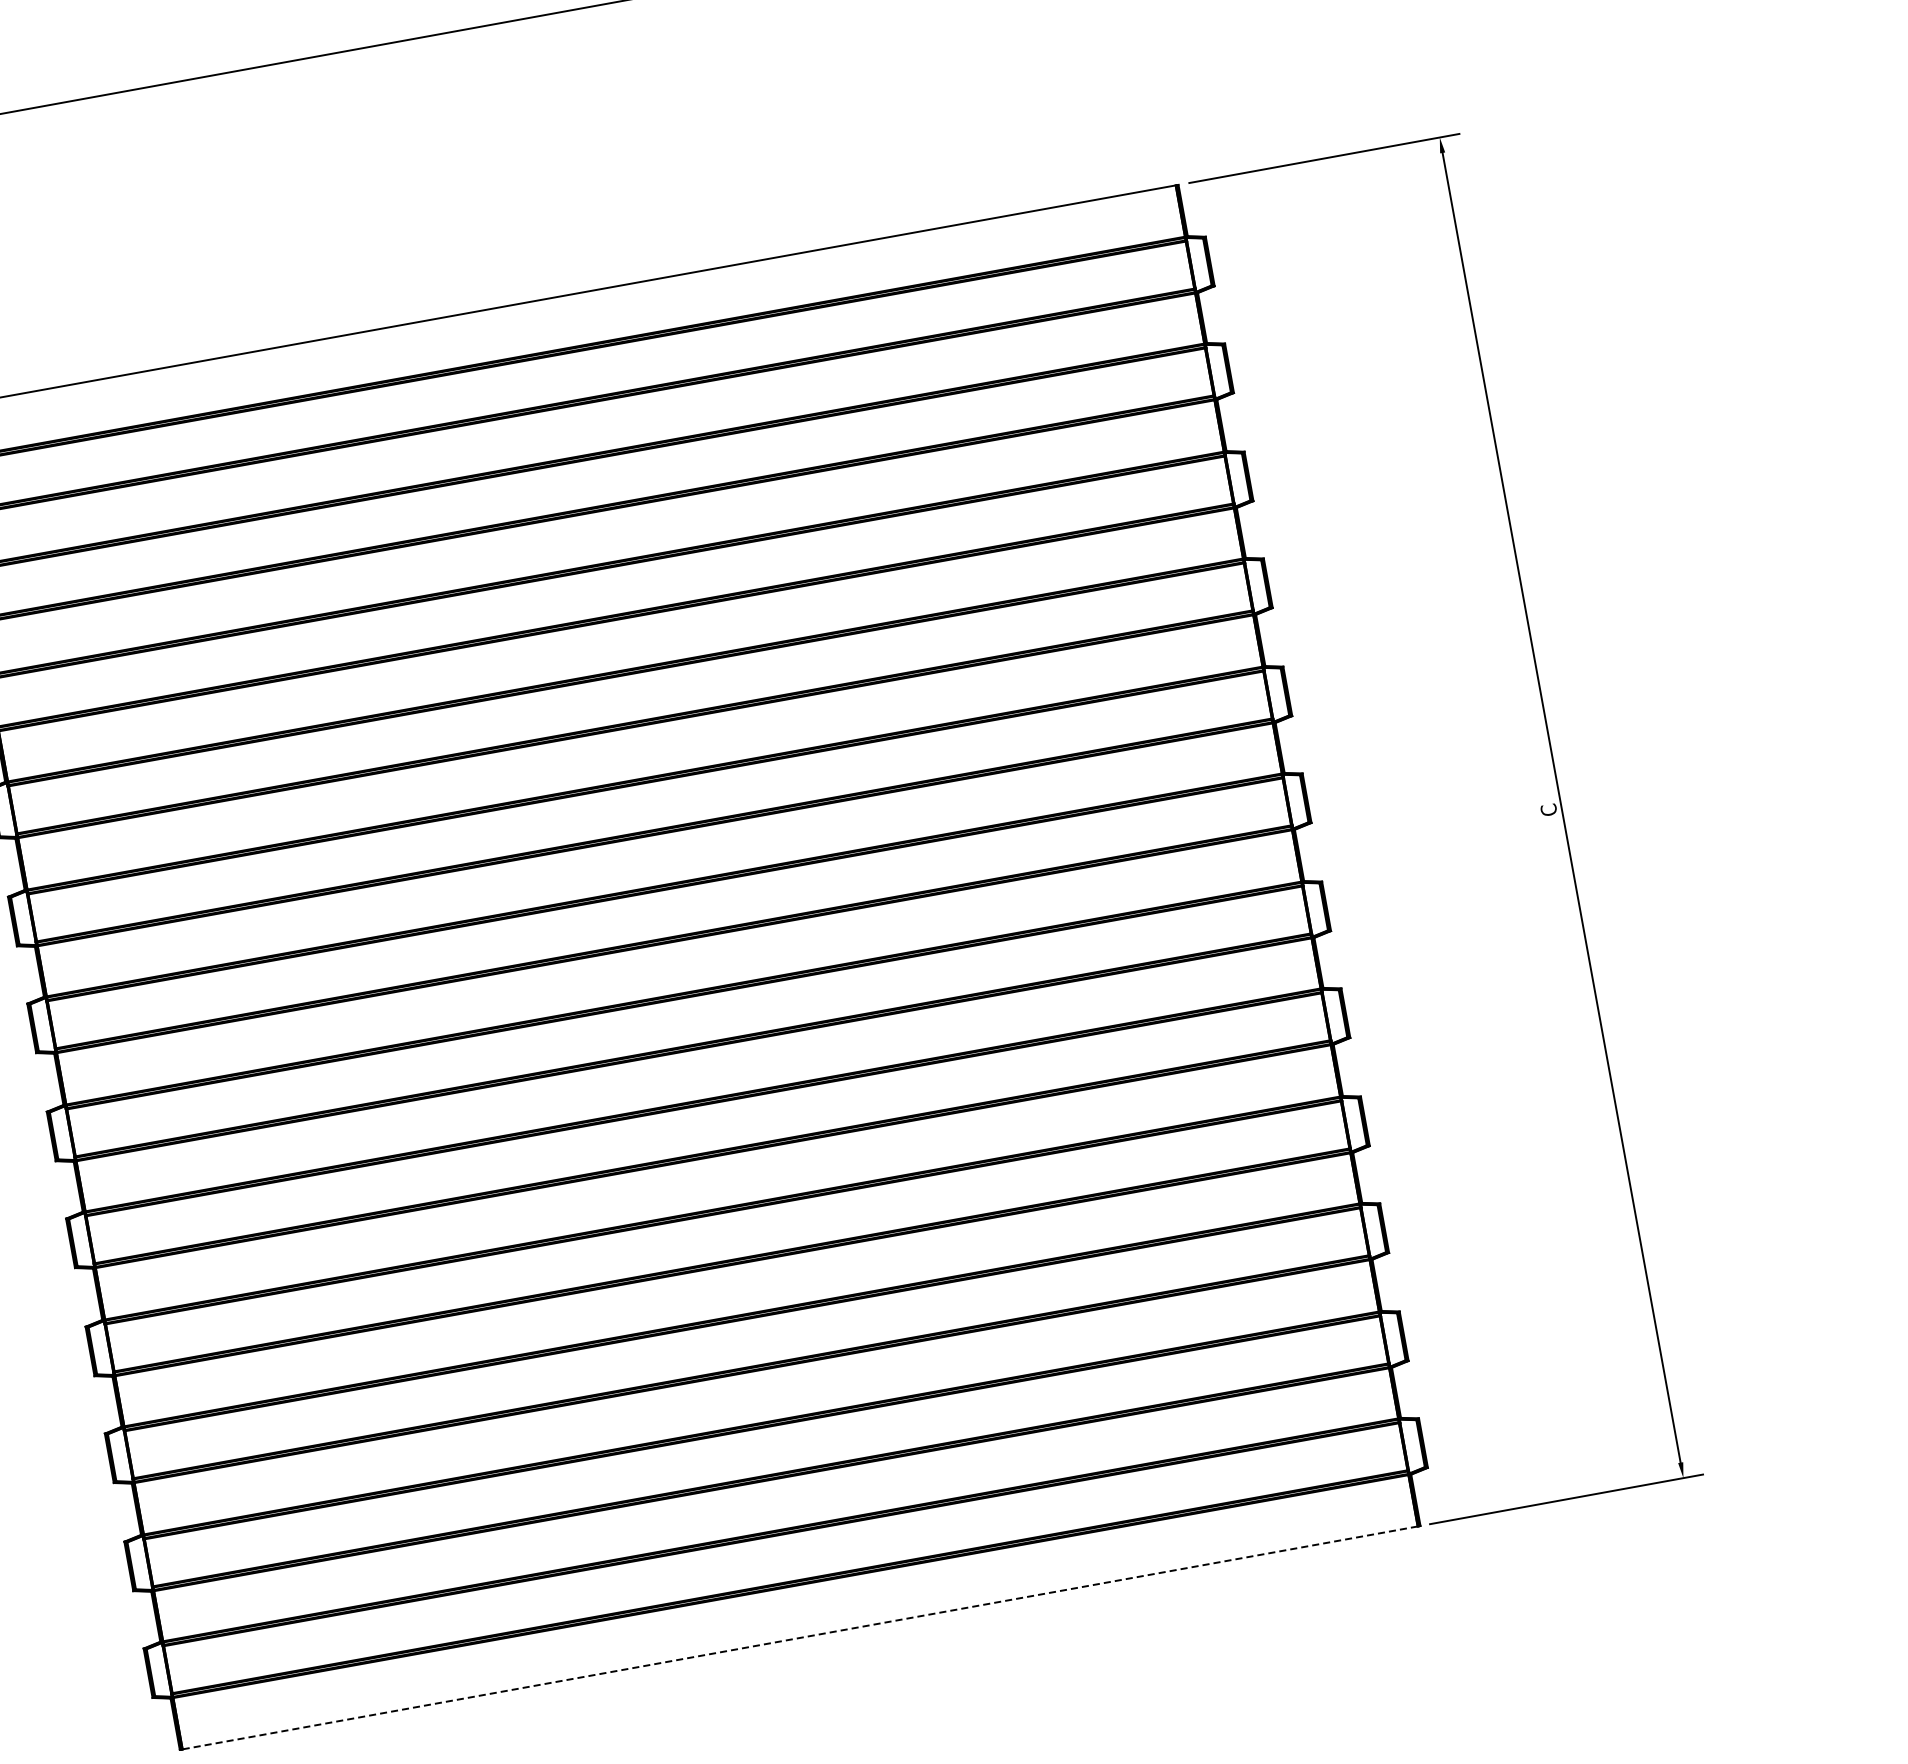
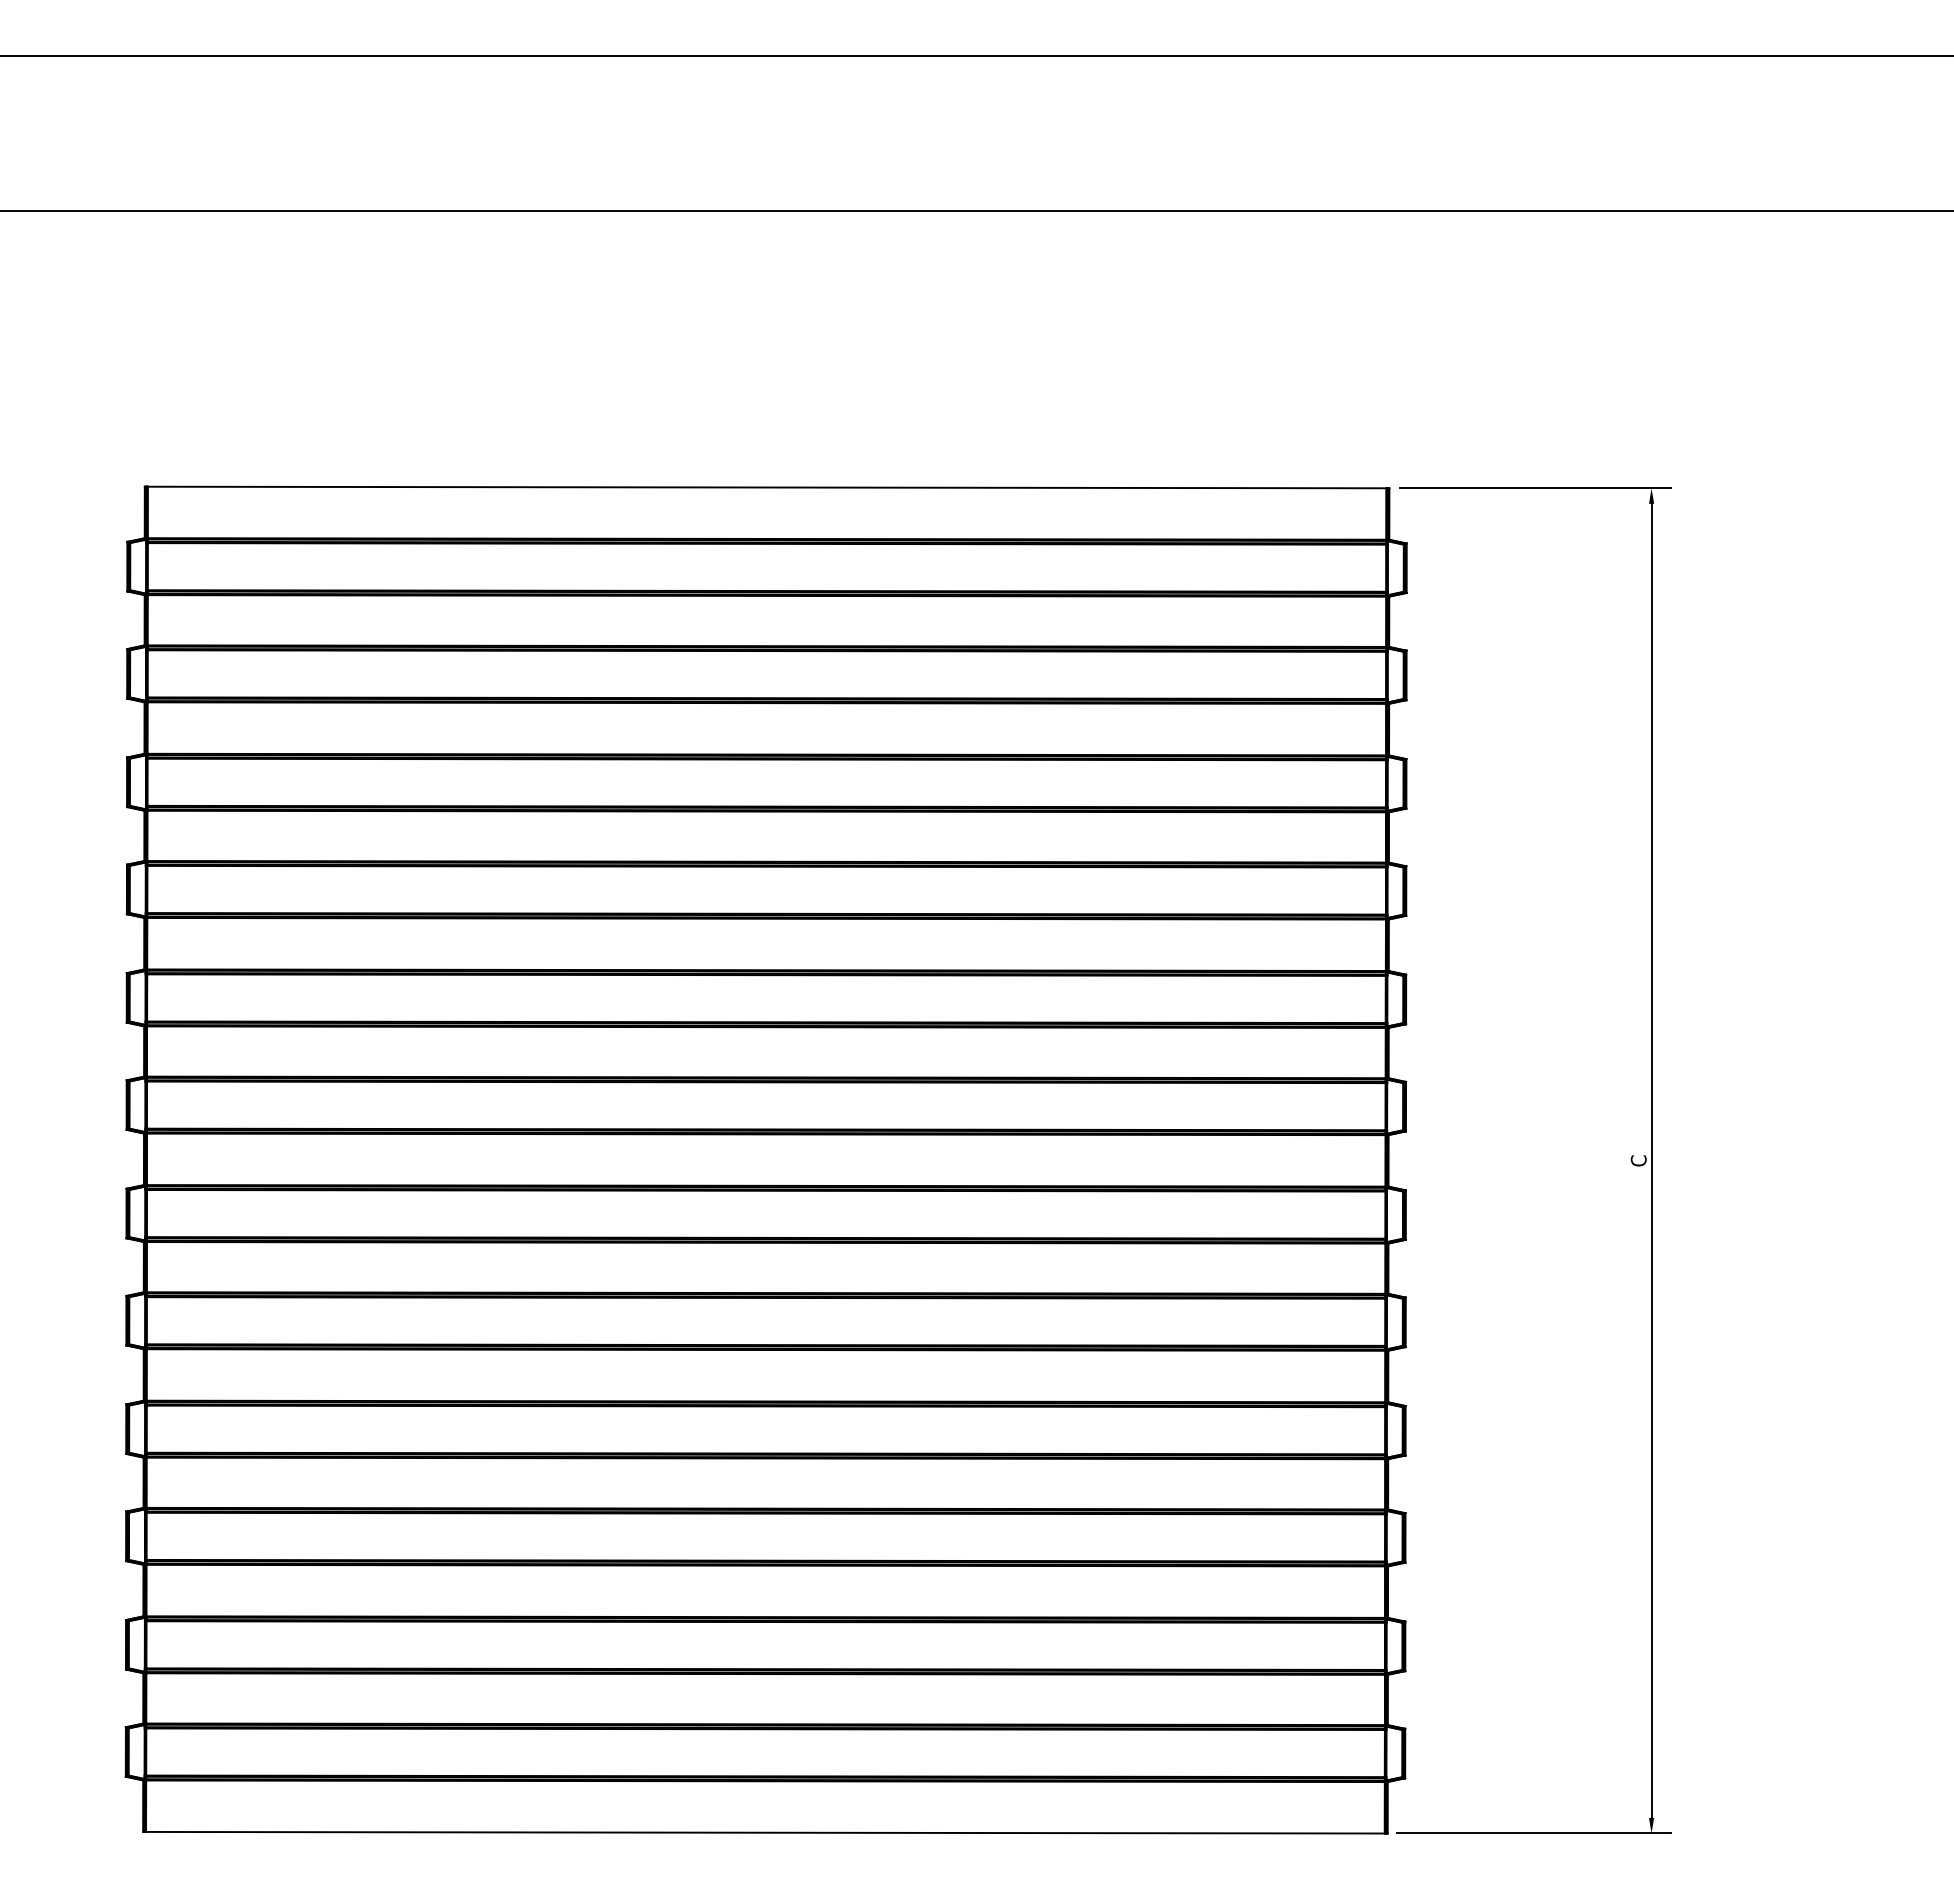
line: (801, 1637) -> (766, 1832), dashed -> solid

